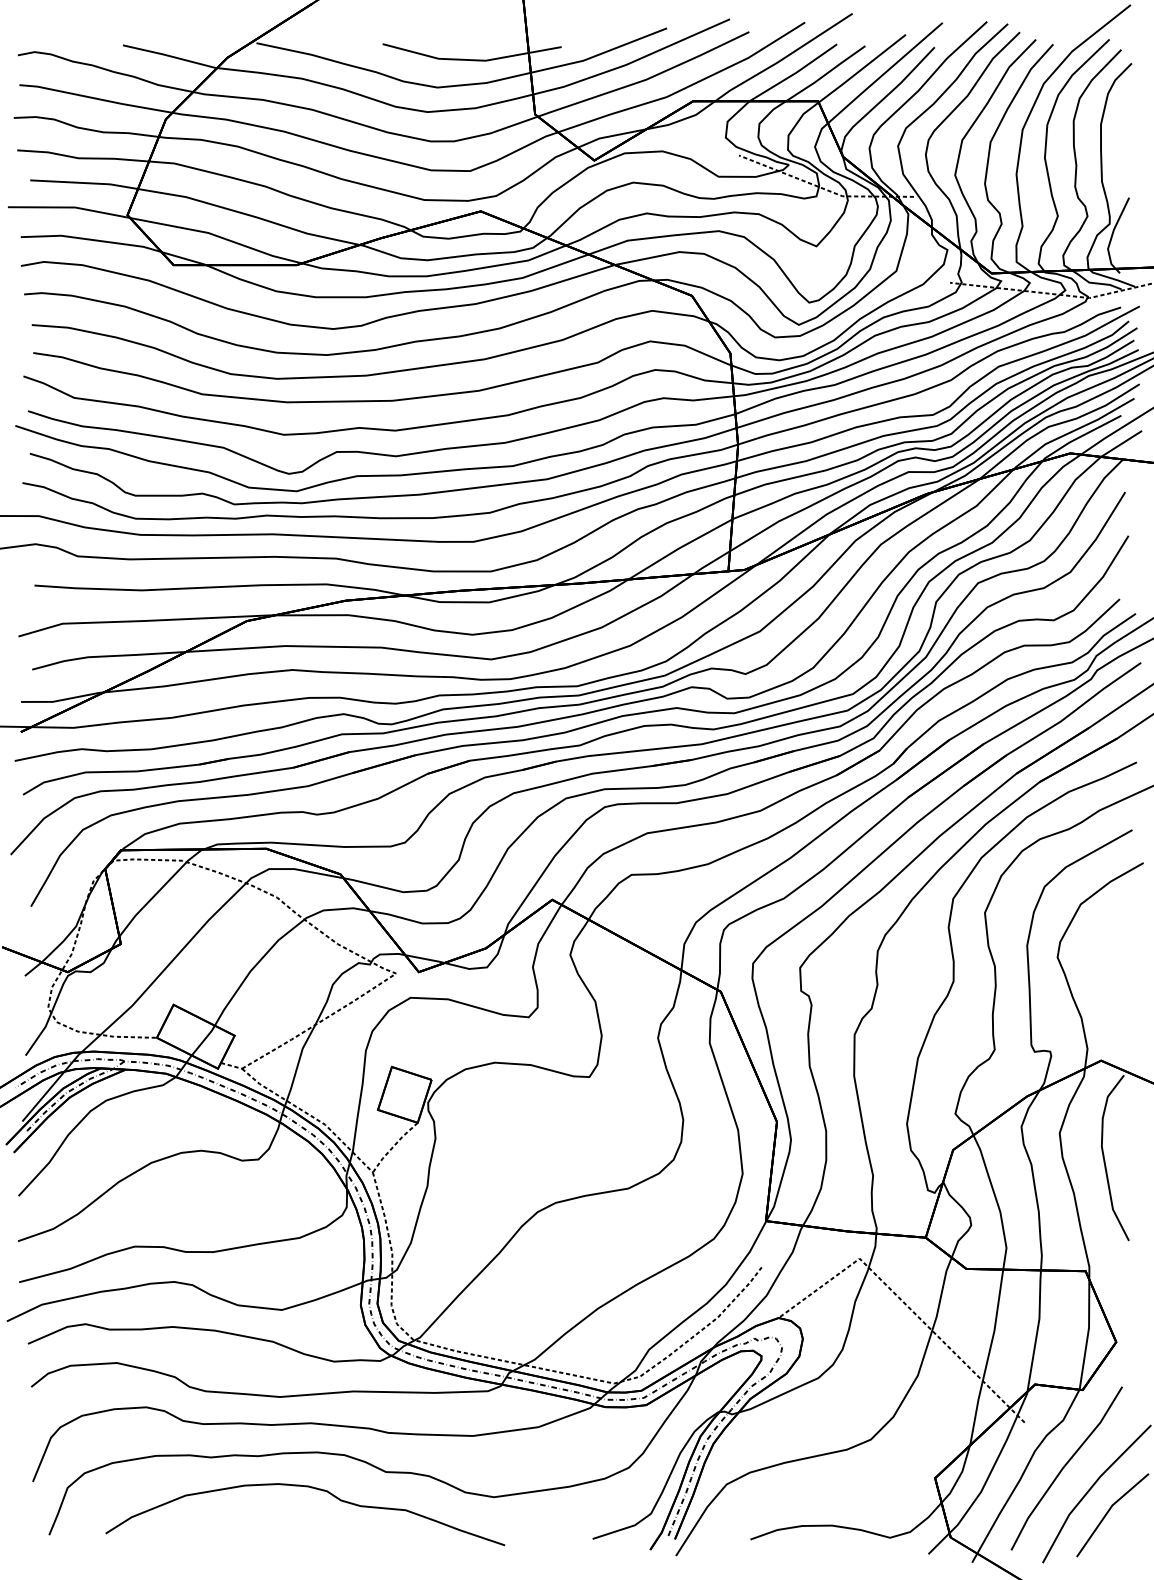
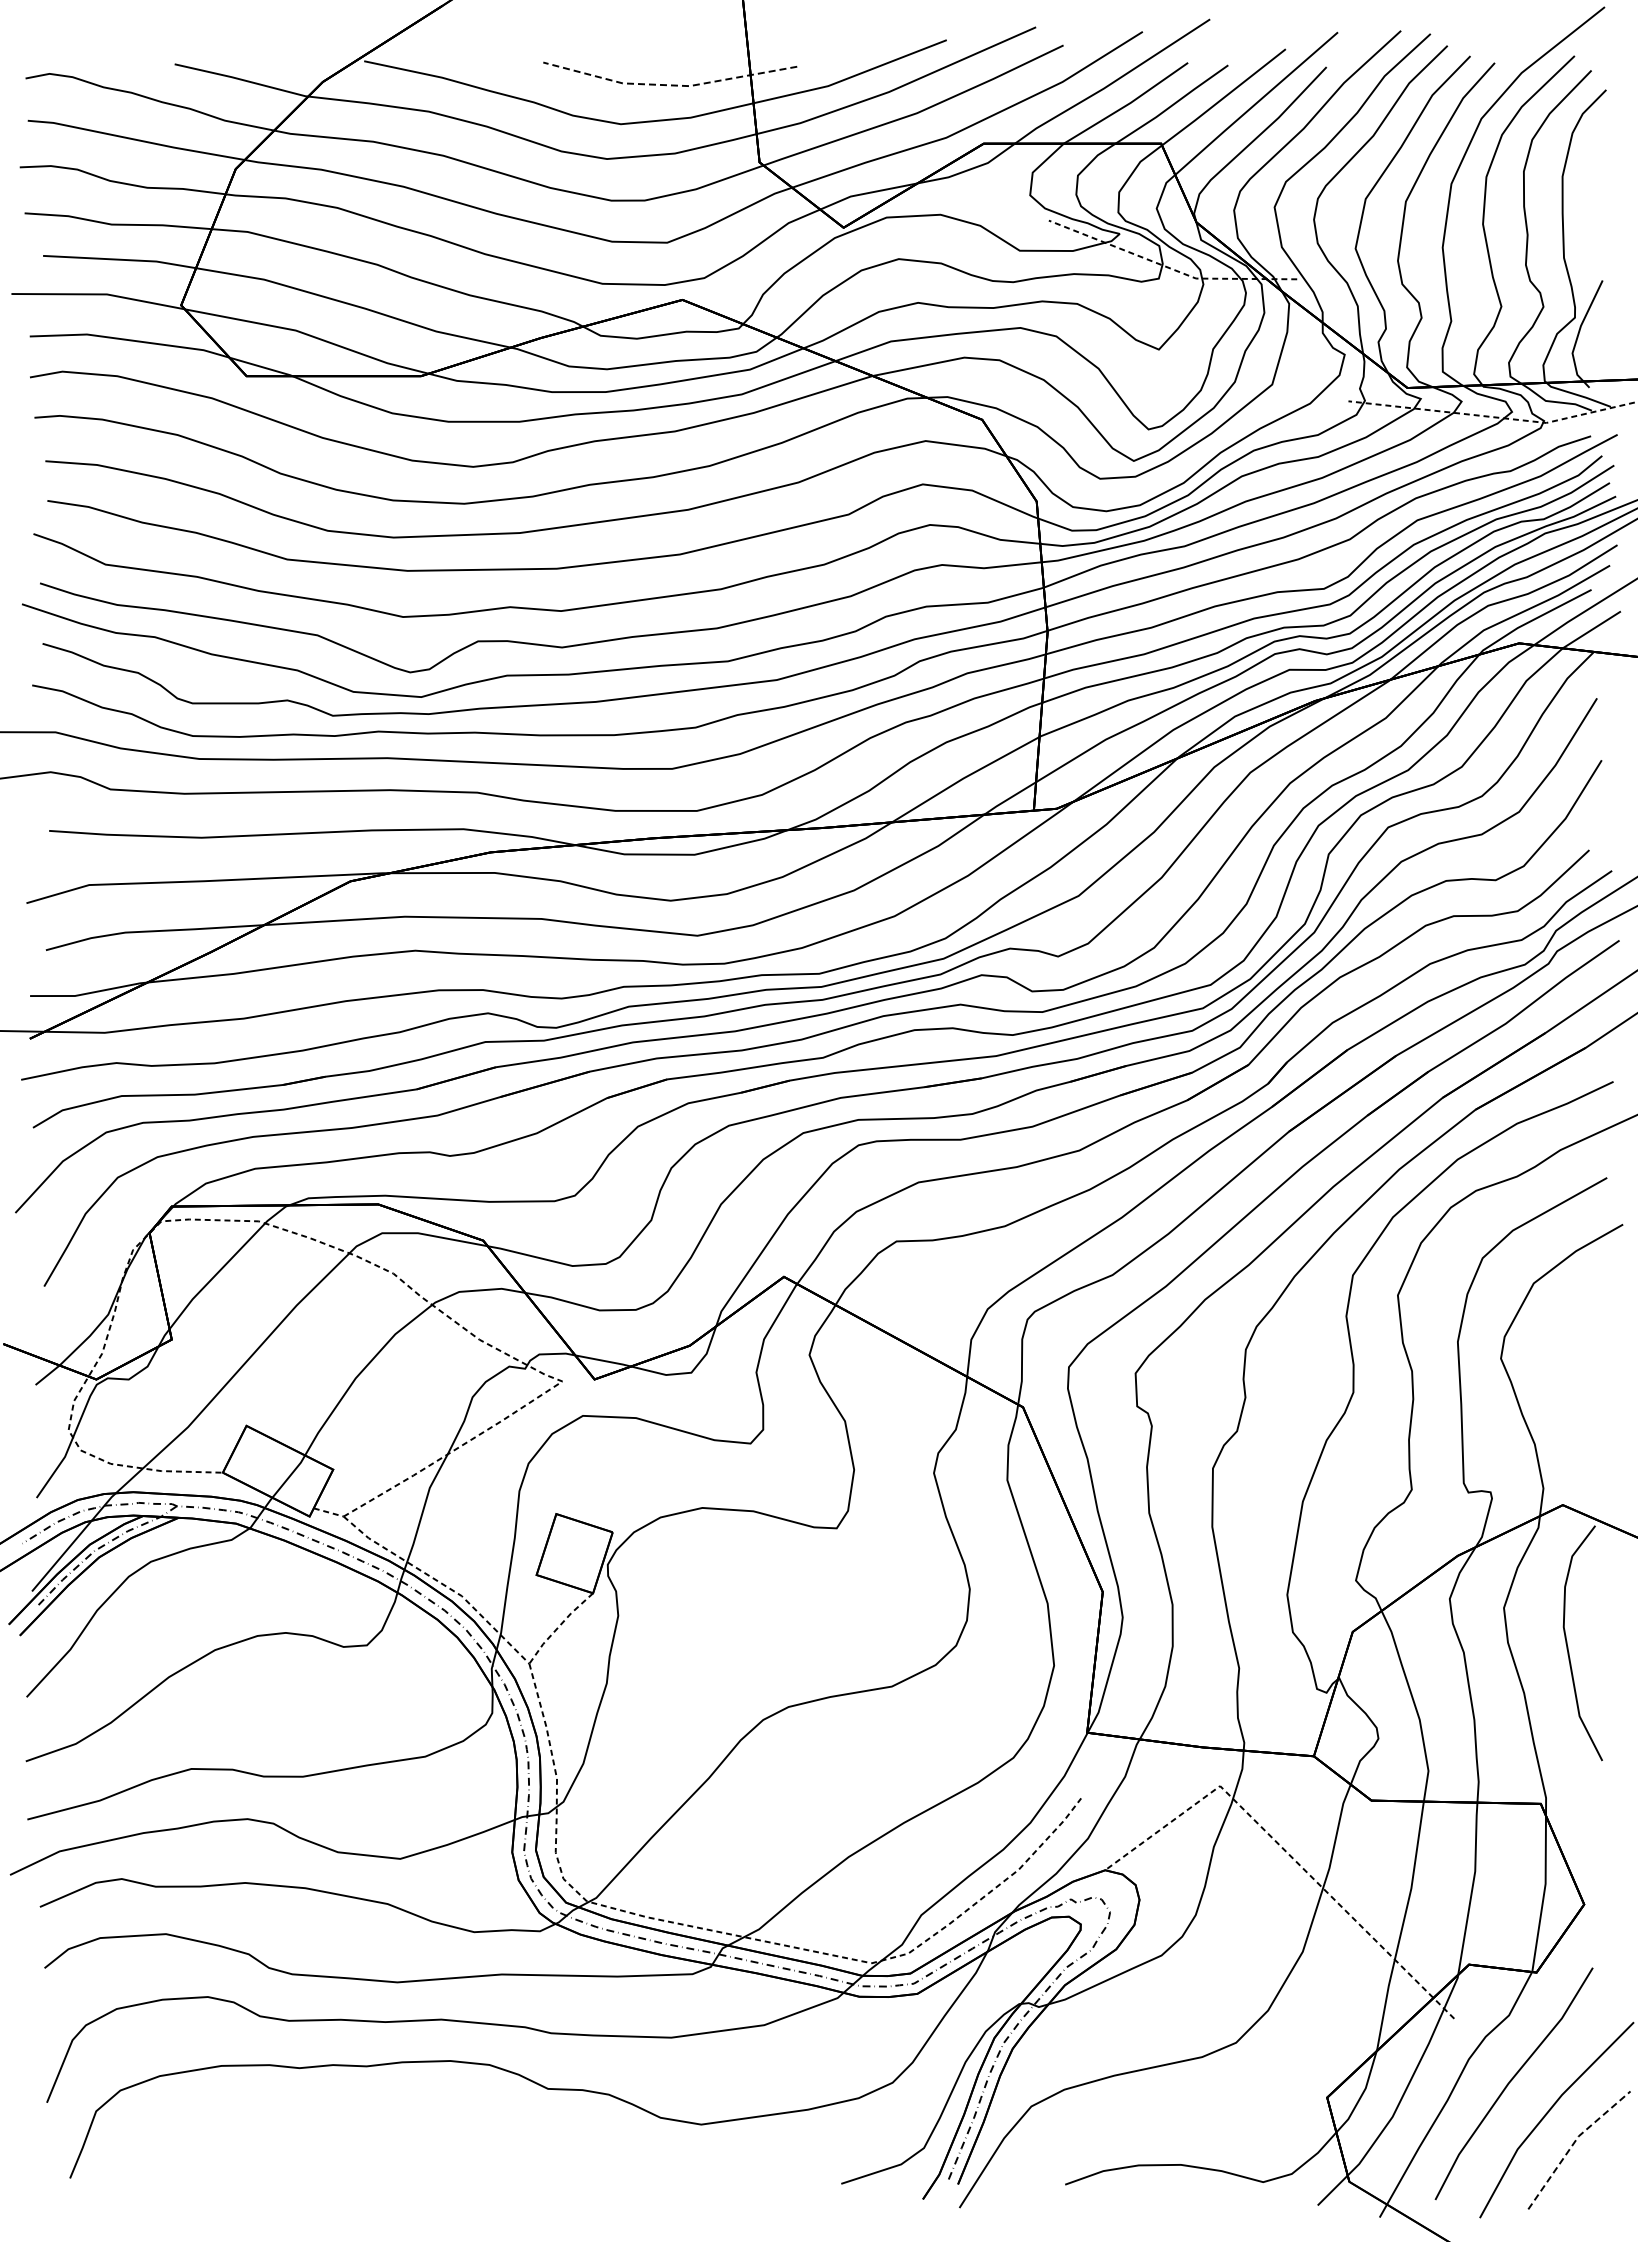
line: (471, 60) -> (669, 85), solid -> dashed
curve: (310, 1488) -> (441, 2111), removed
line: (1108, 1510) -> (1573, 2143), solid -> dashed

